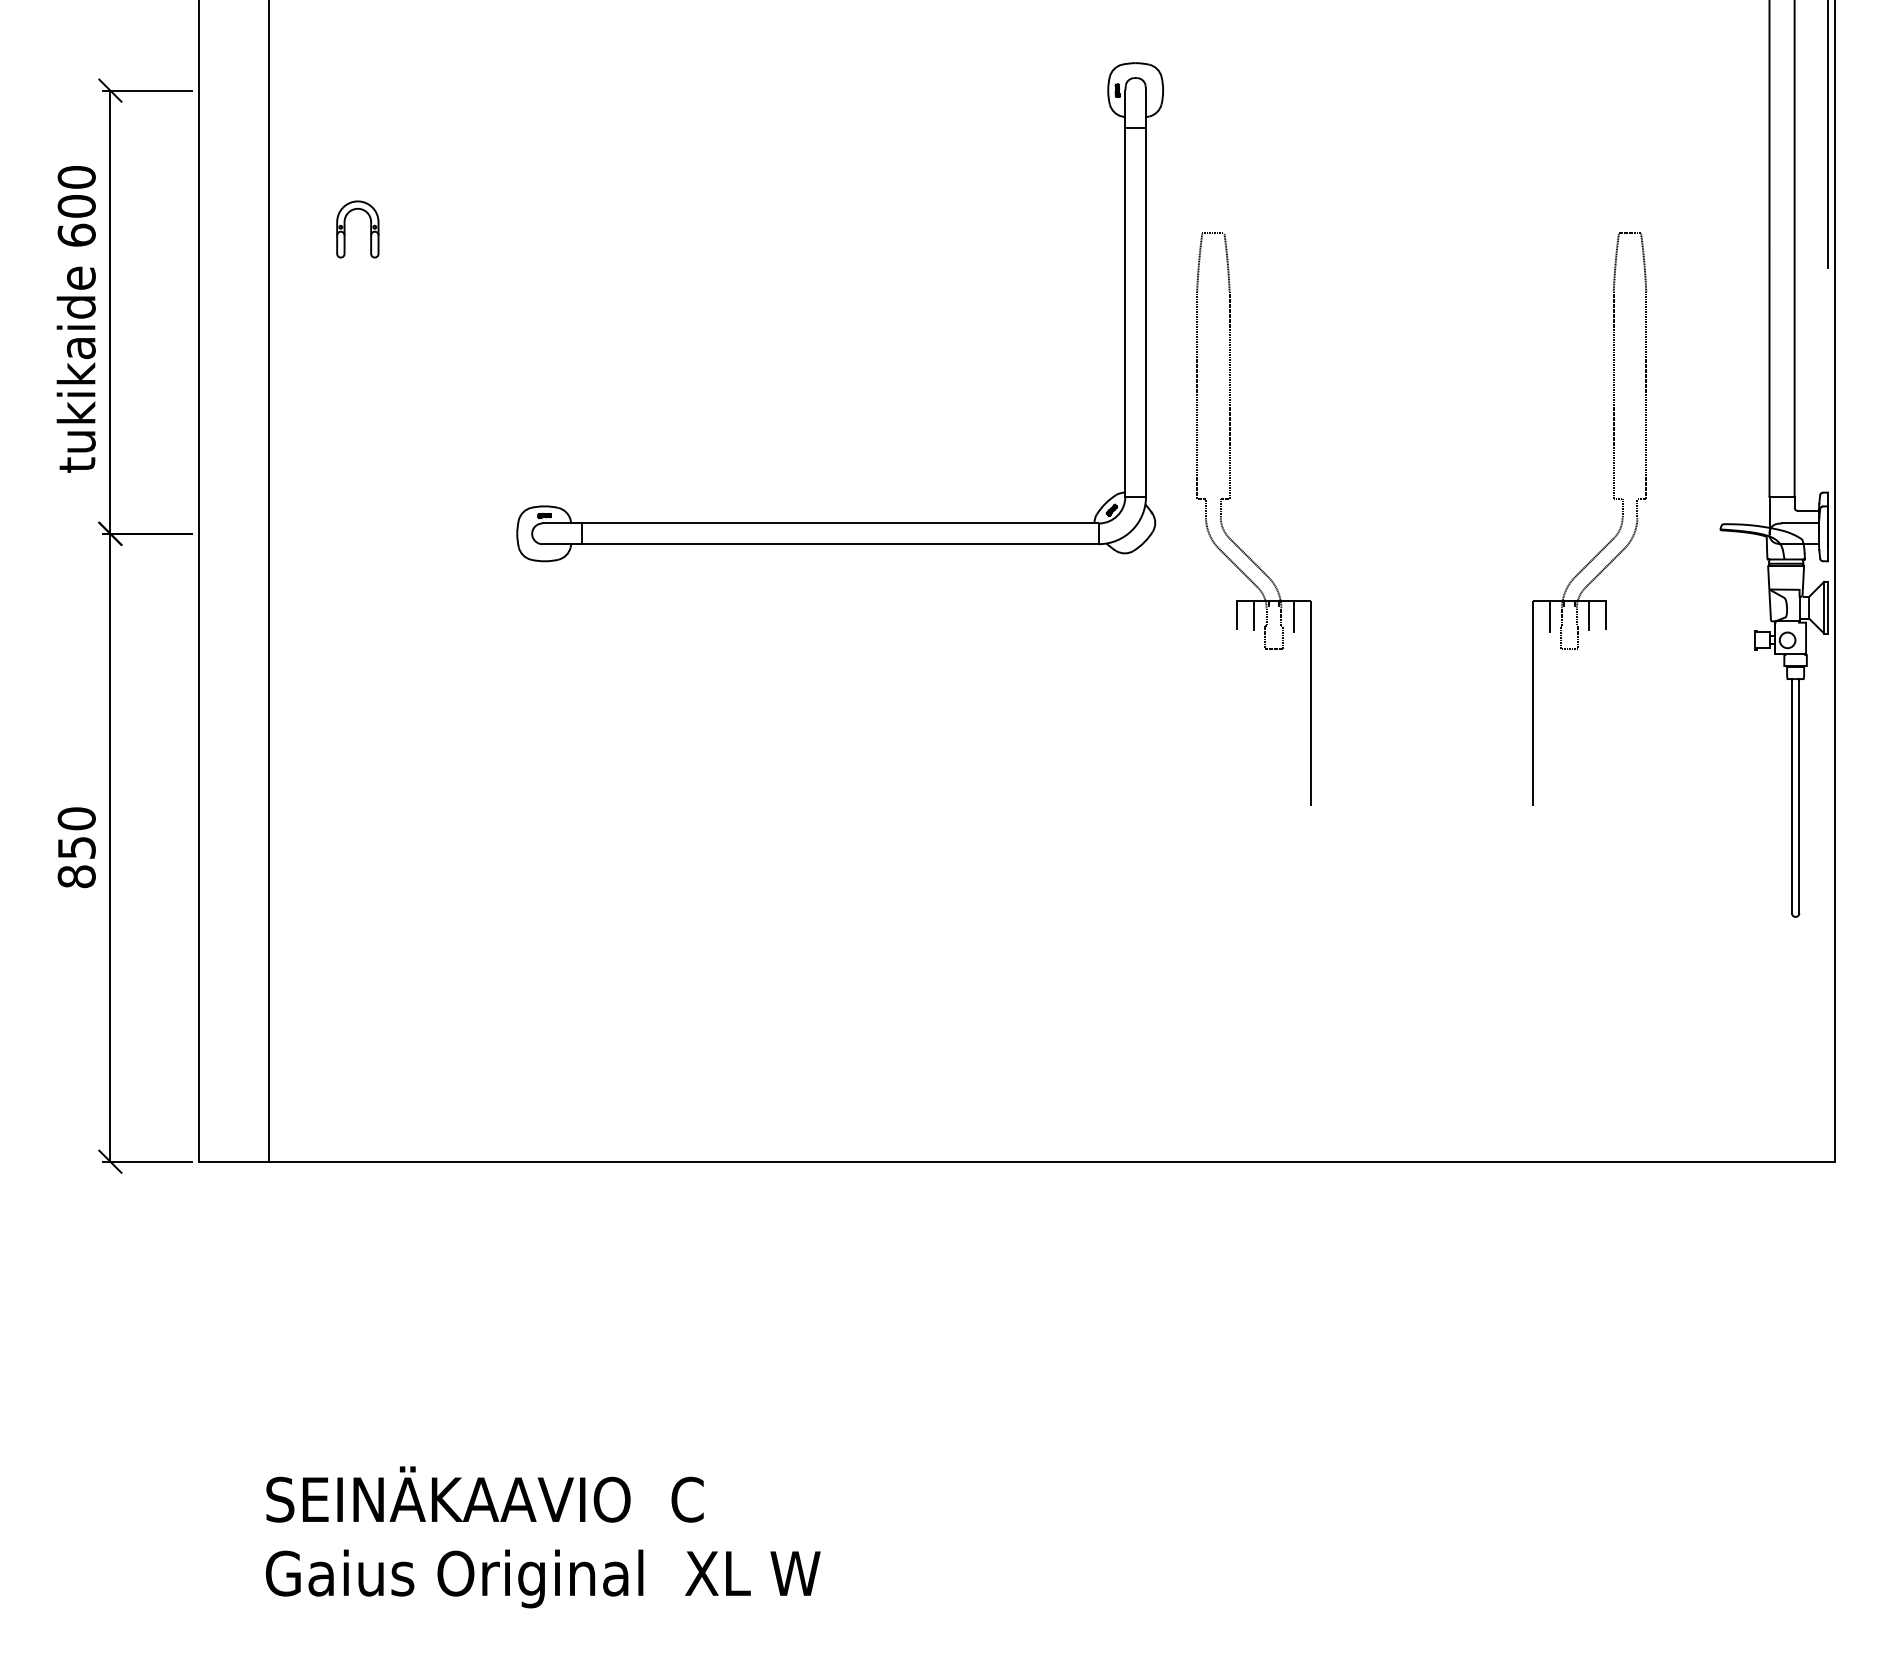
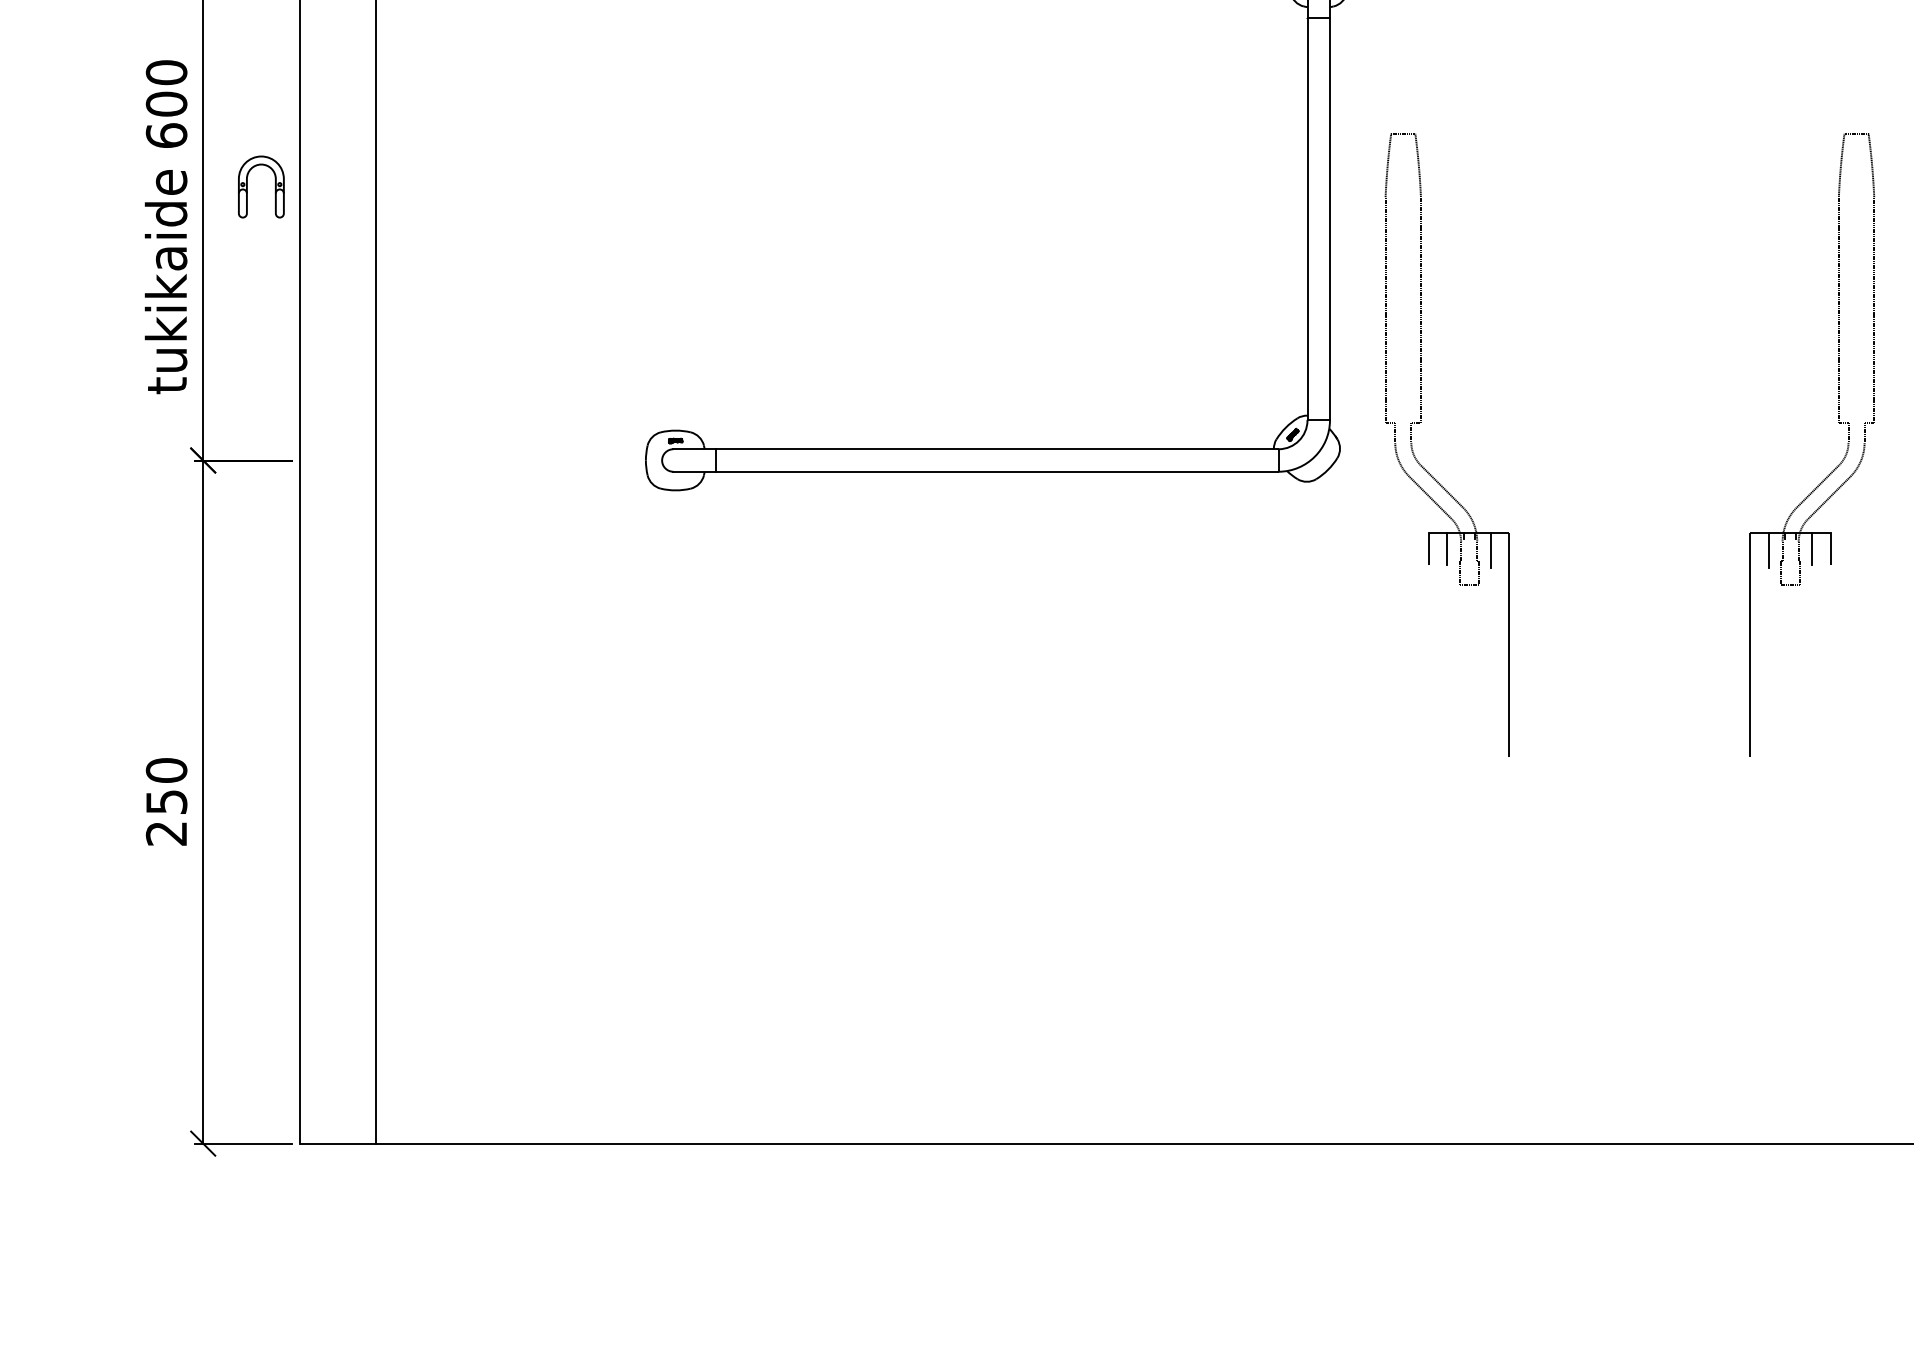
part: (345, 229) -> (247, 187), moved
text: (76, 876) -> (166, 833), 850 -> 250

